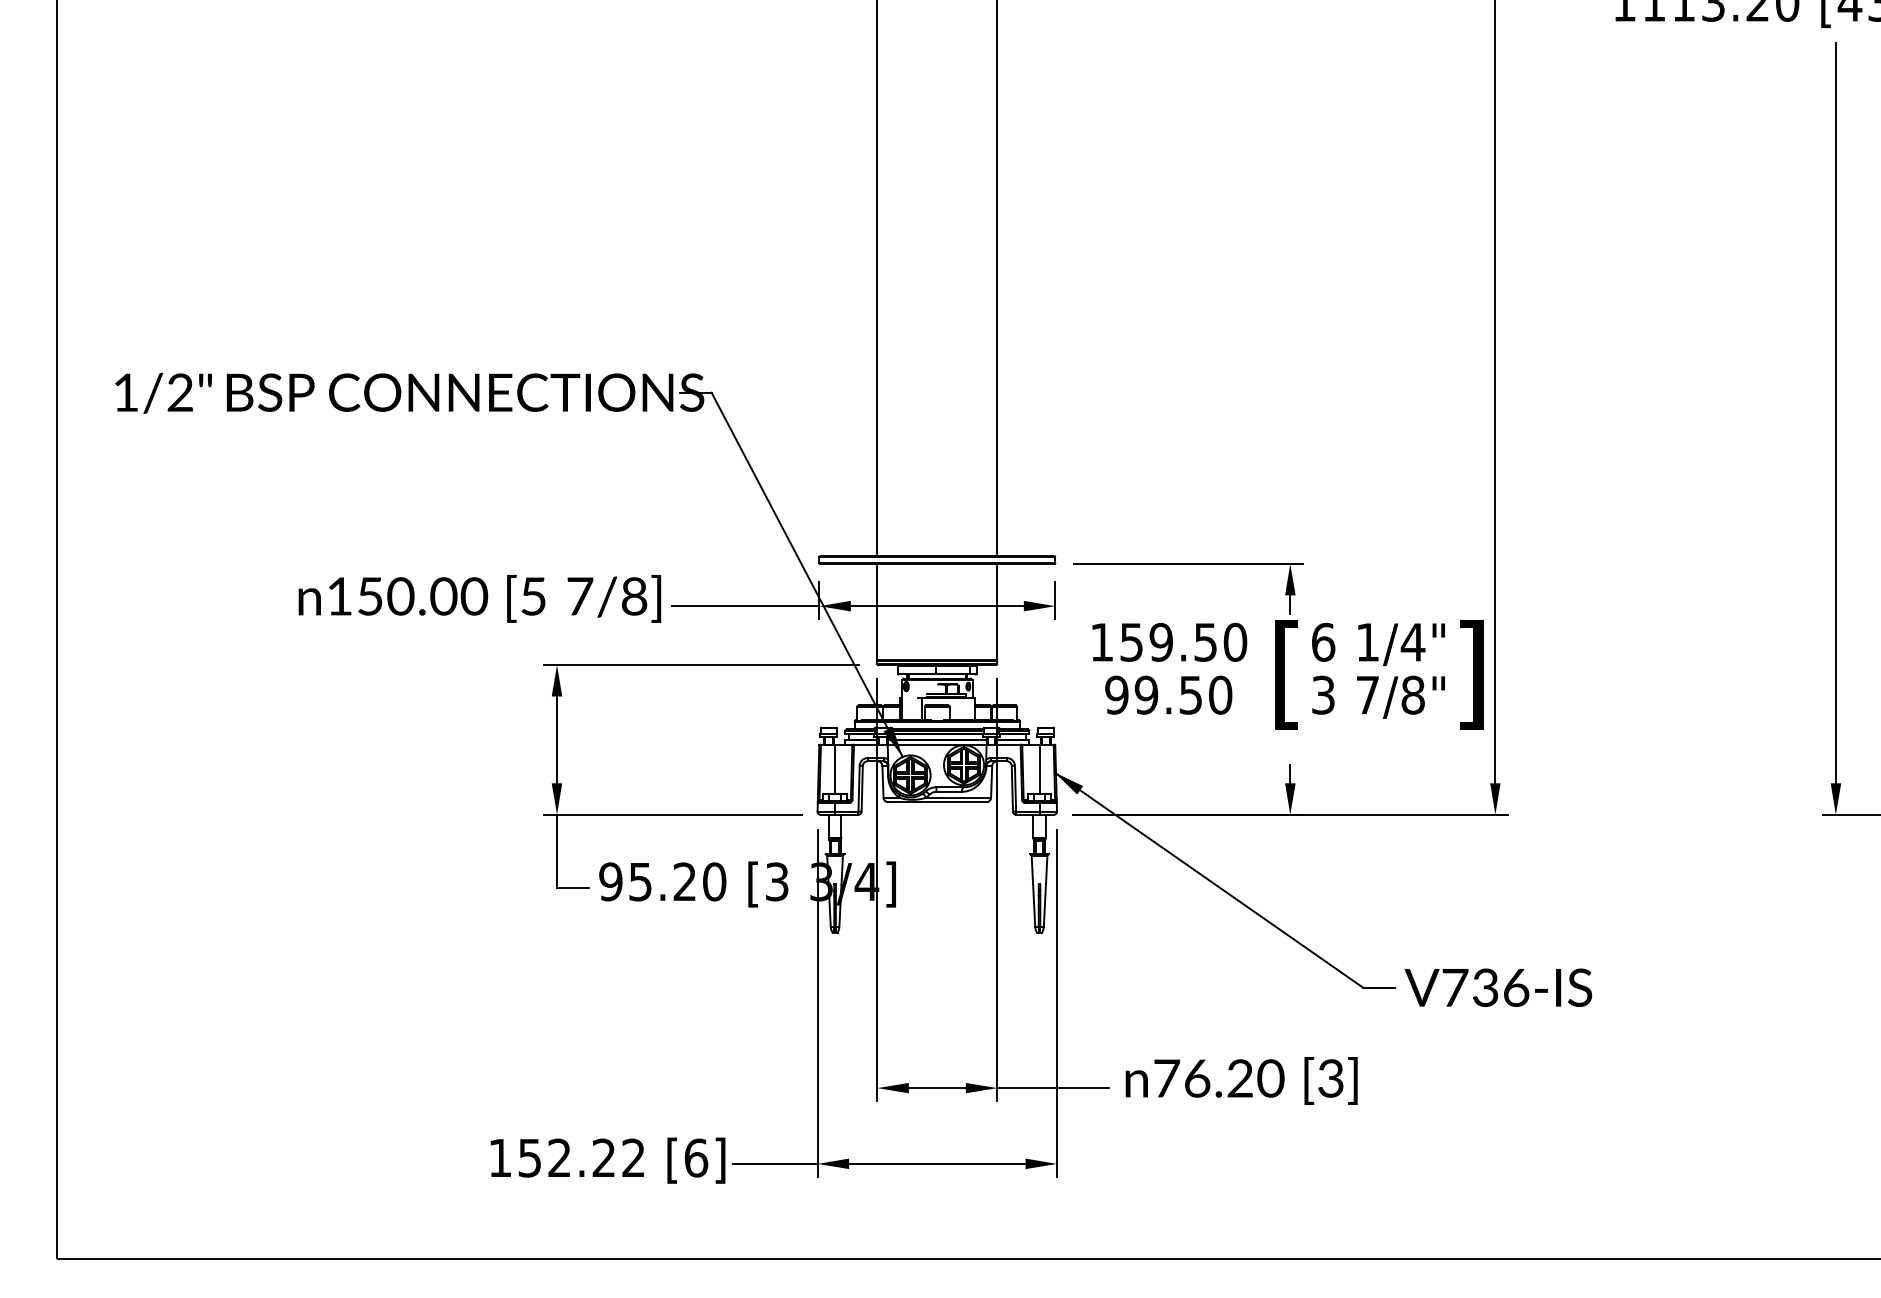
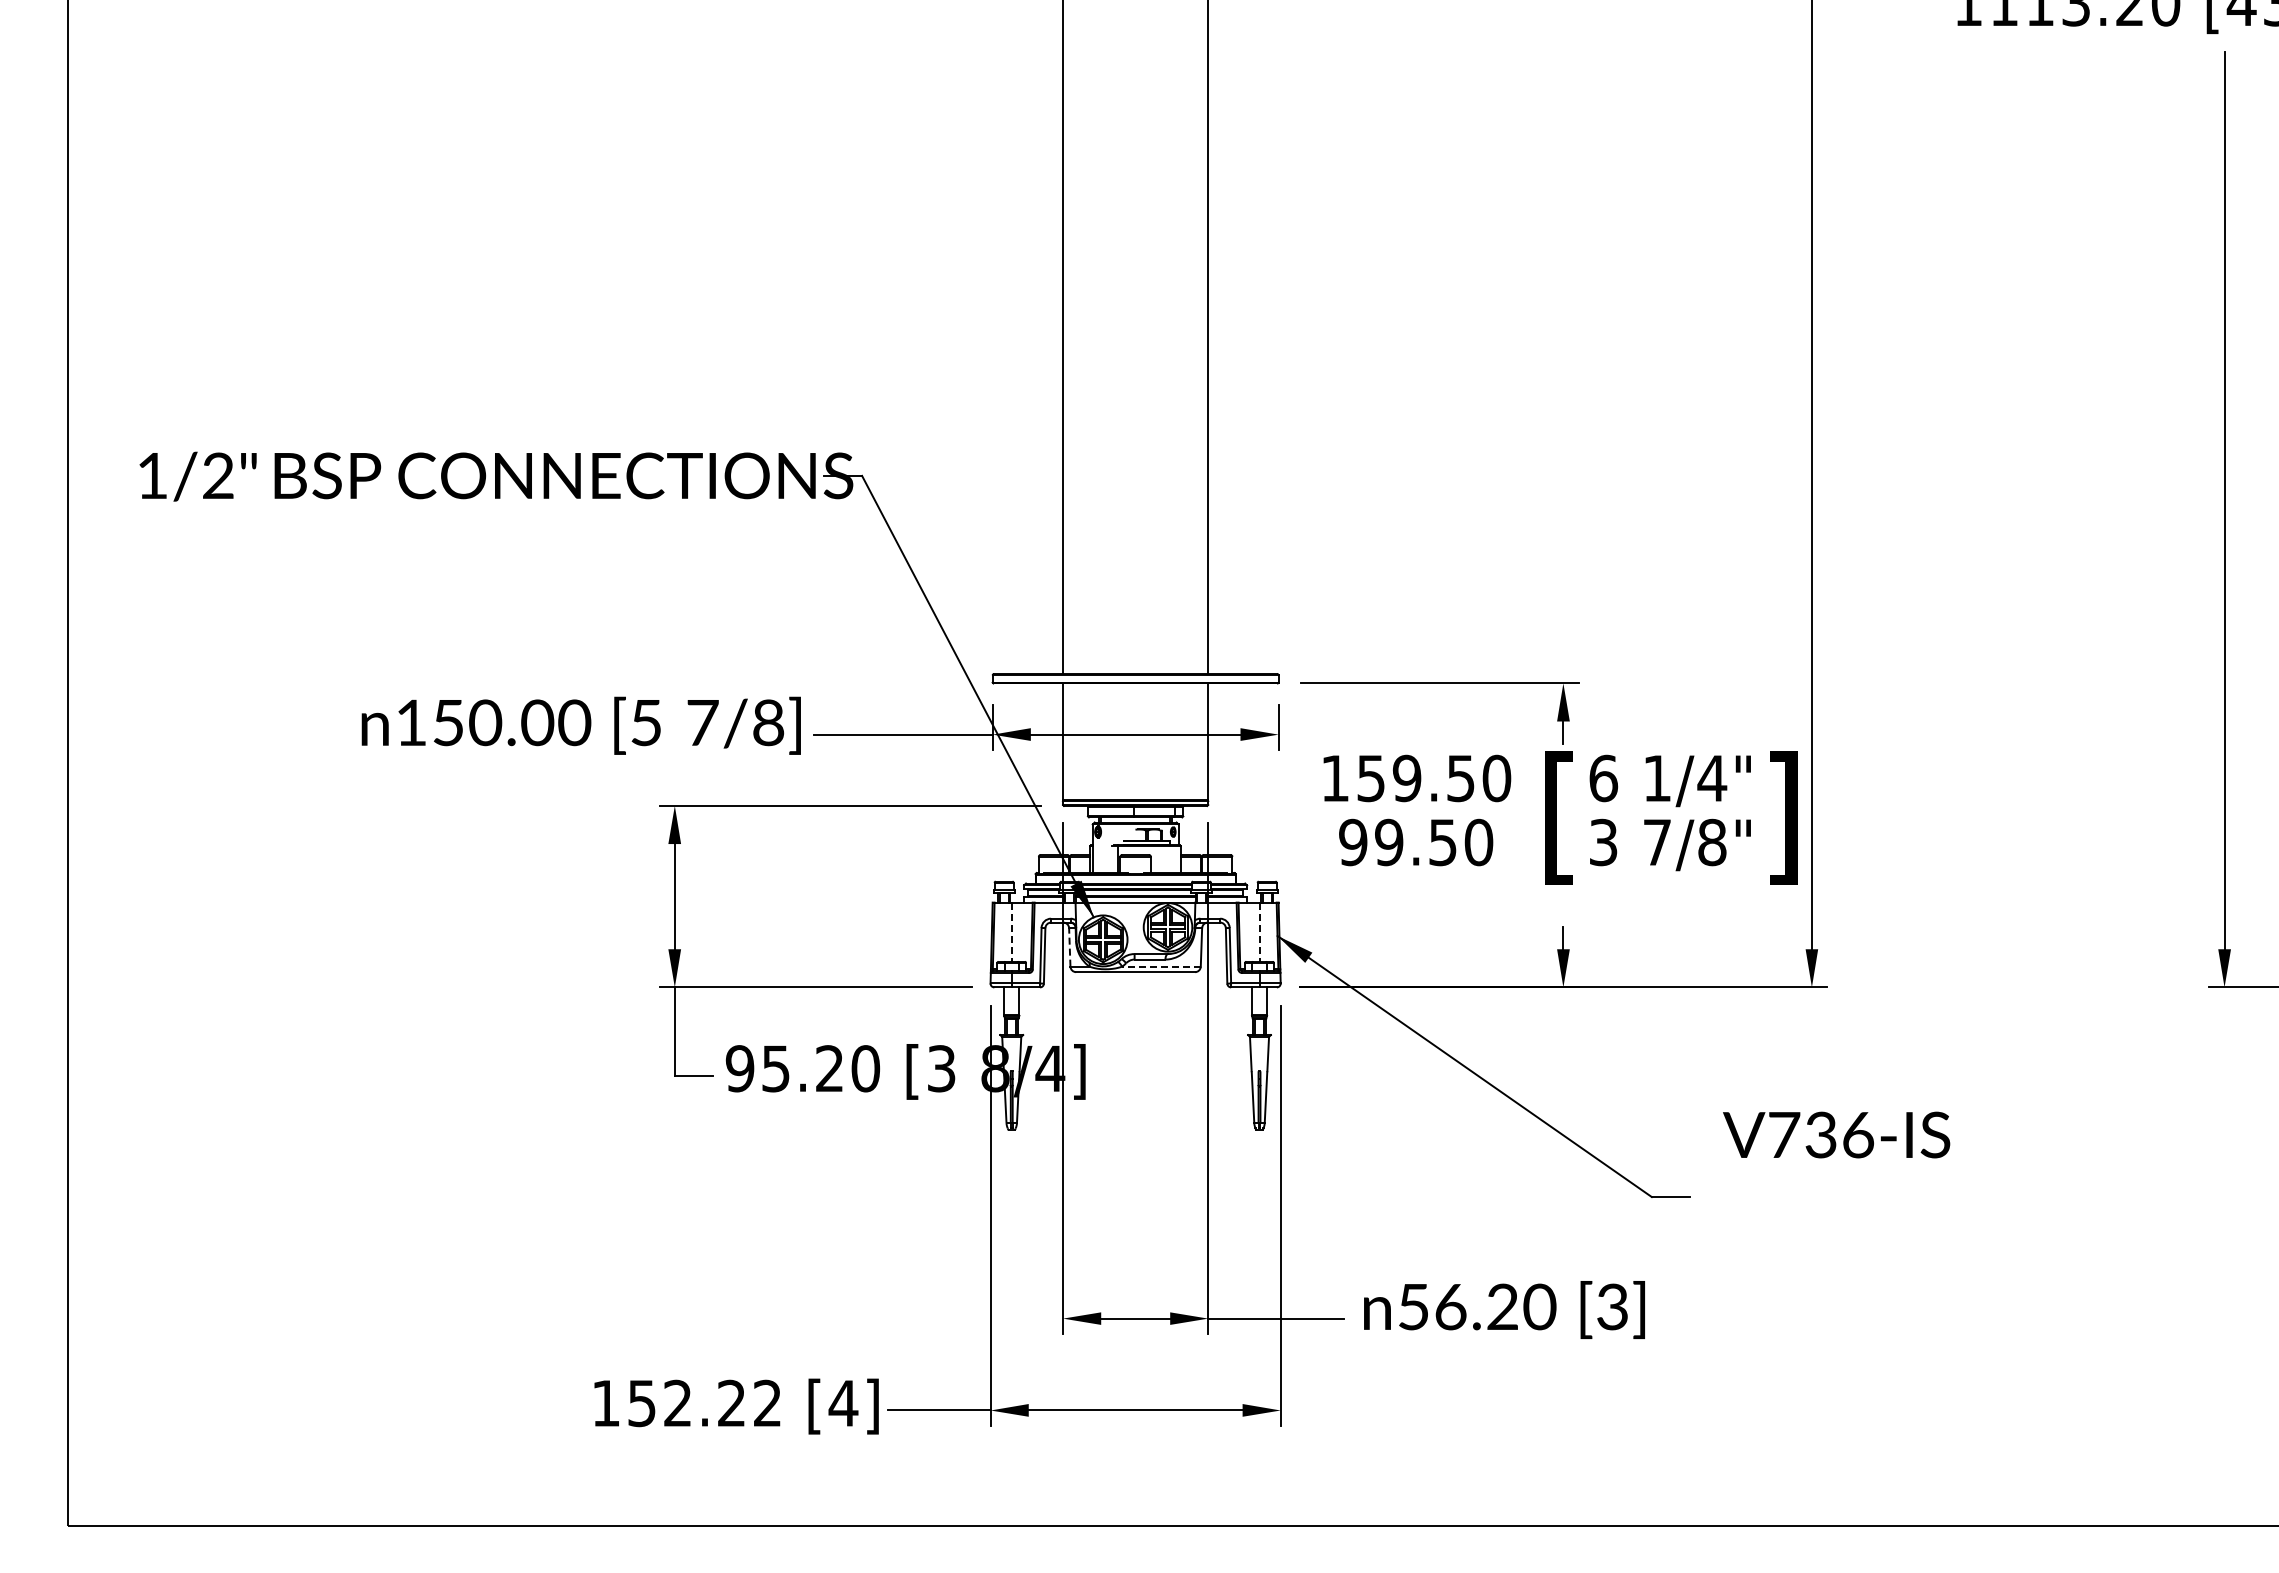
line: (834, 769) -> (1011, 932), solid -> dashed
line: (1039, 769) -> (1259, 932), solid -> dashed
line: (882, 781) -> (1069, 946), solid -> dashed
line: (958, 797) -> (1161, 966), solid -> dashed
text: (821, 881) -> (995, 1068), 3/4] -> 8/4]
text: (1498, 987) -> (1836, 1134), moved
text: (1166, 1078) -> (1413, 1307), 76.20 -> 56.20
text: (696, 1158) -> (843, 1403), [6] -> [4]

